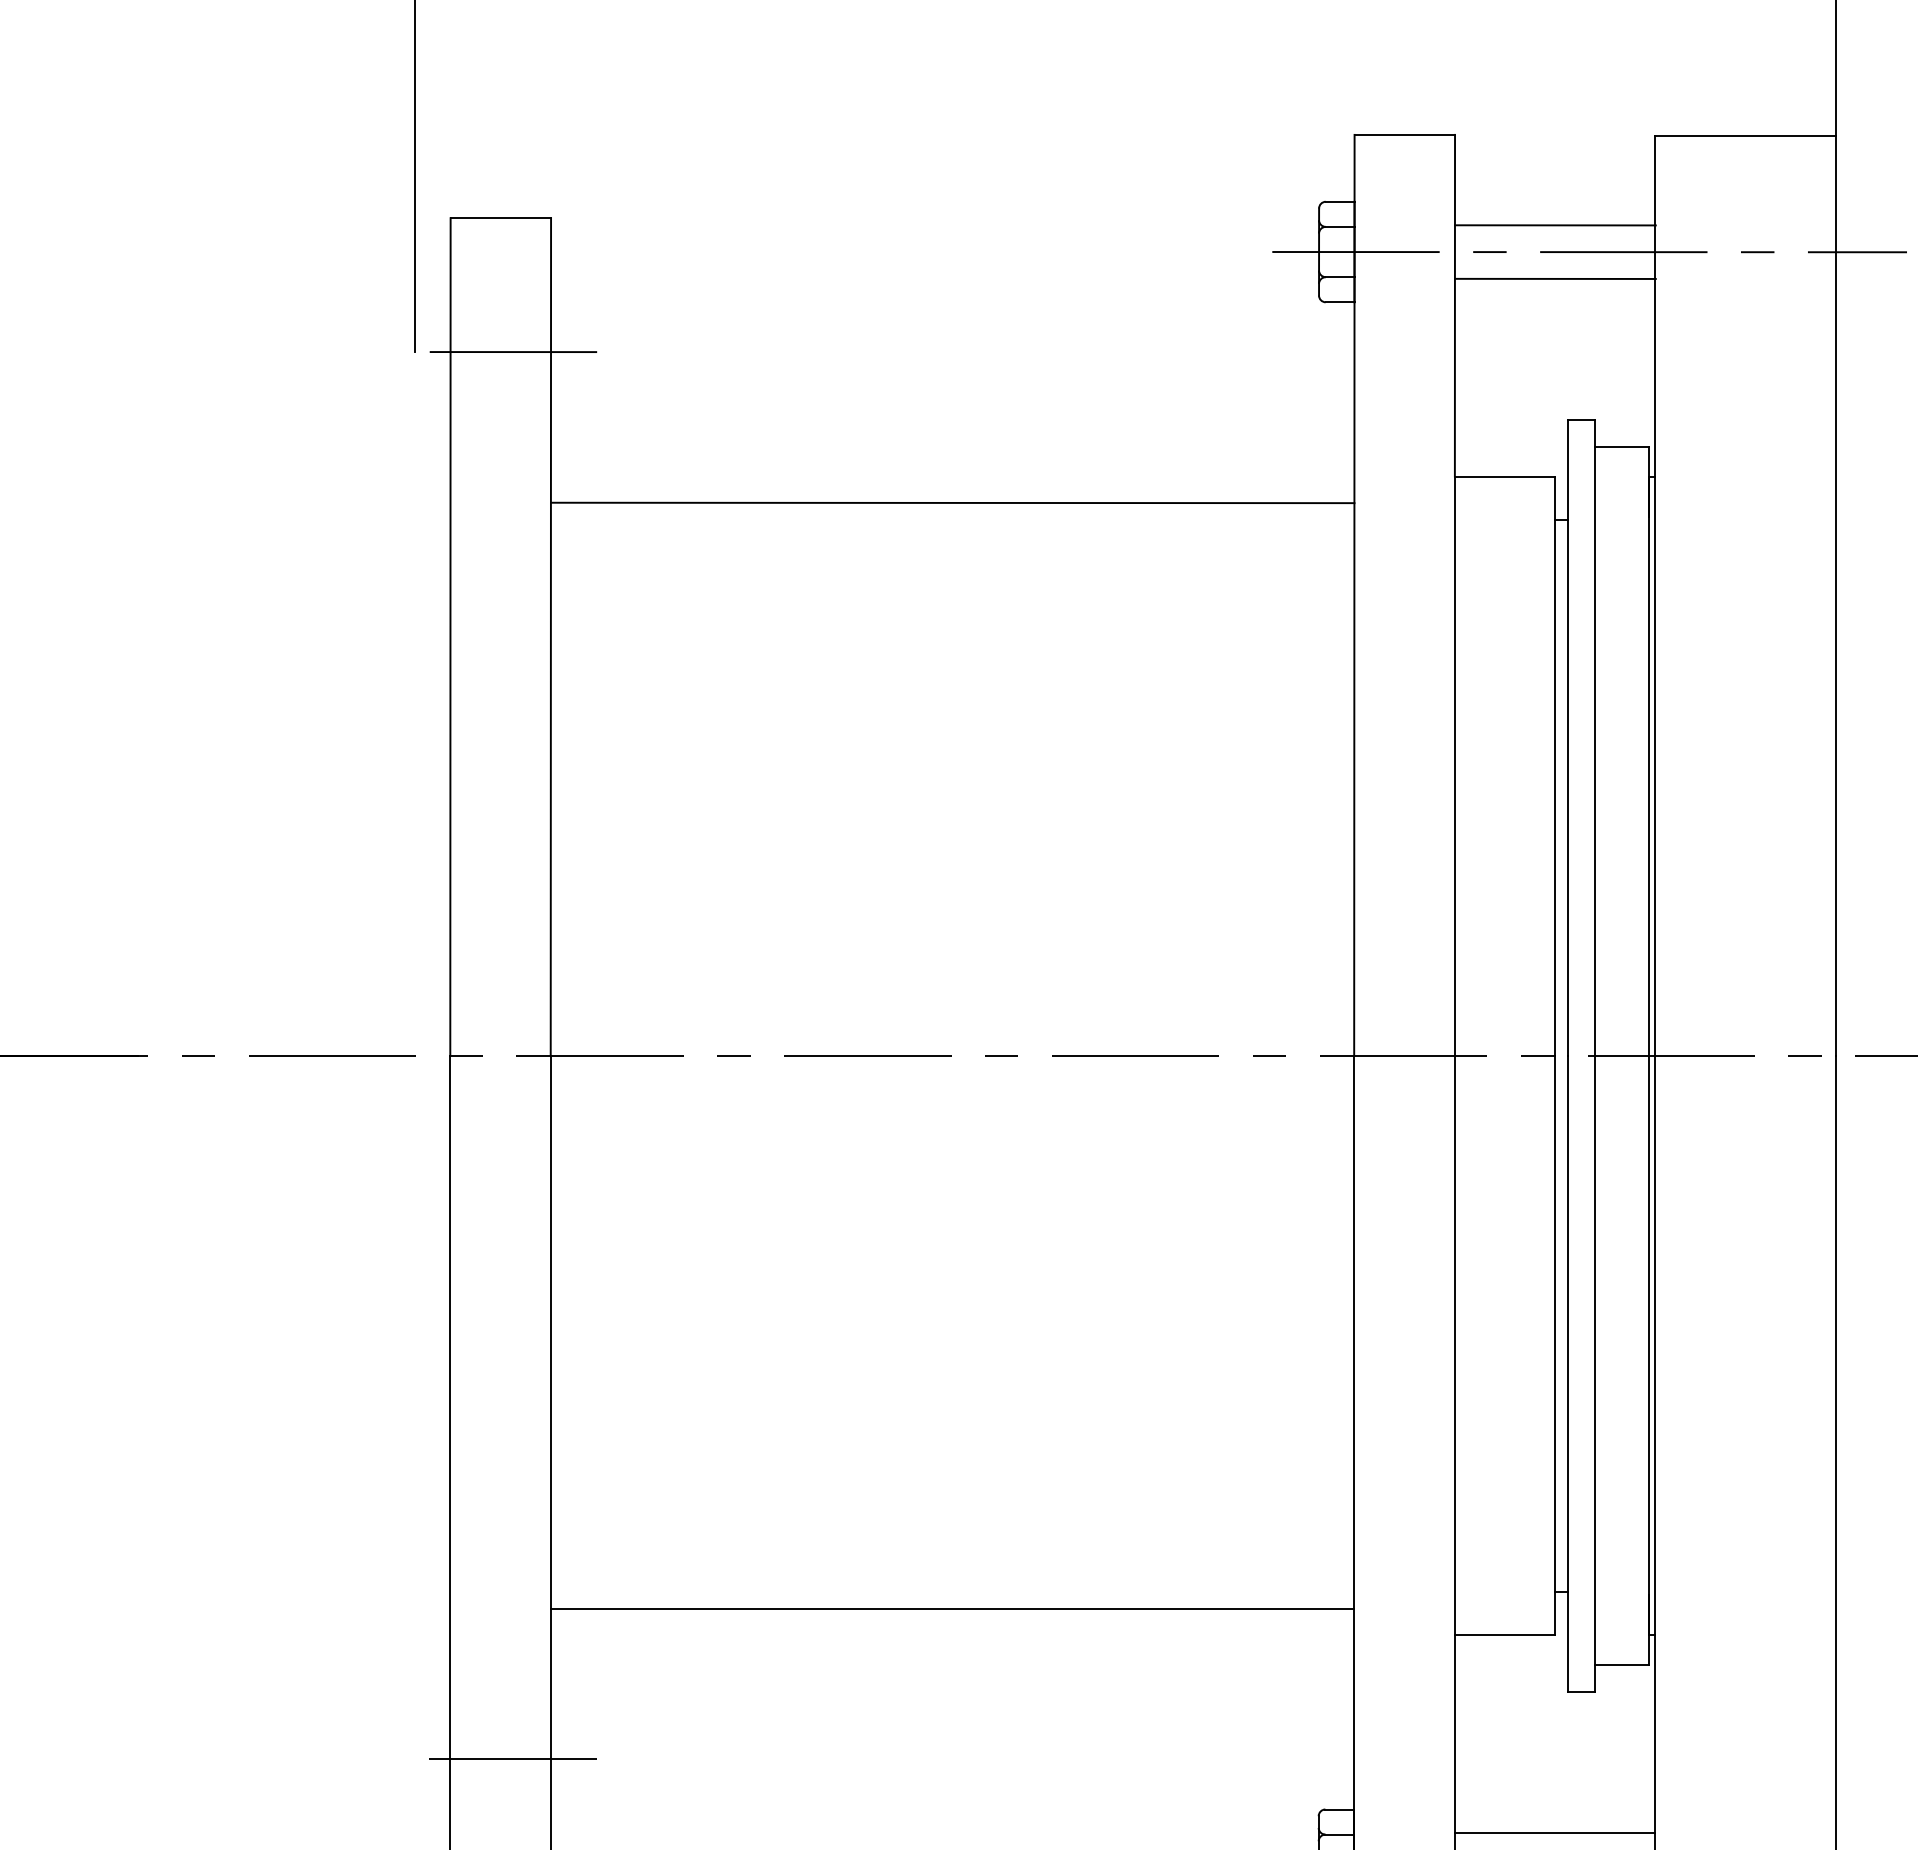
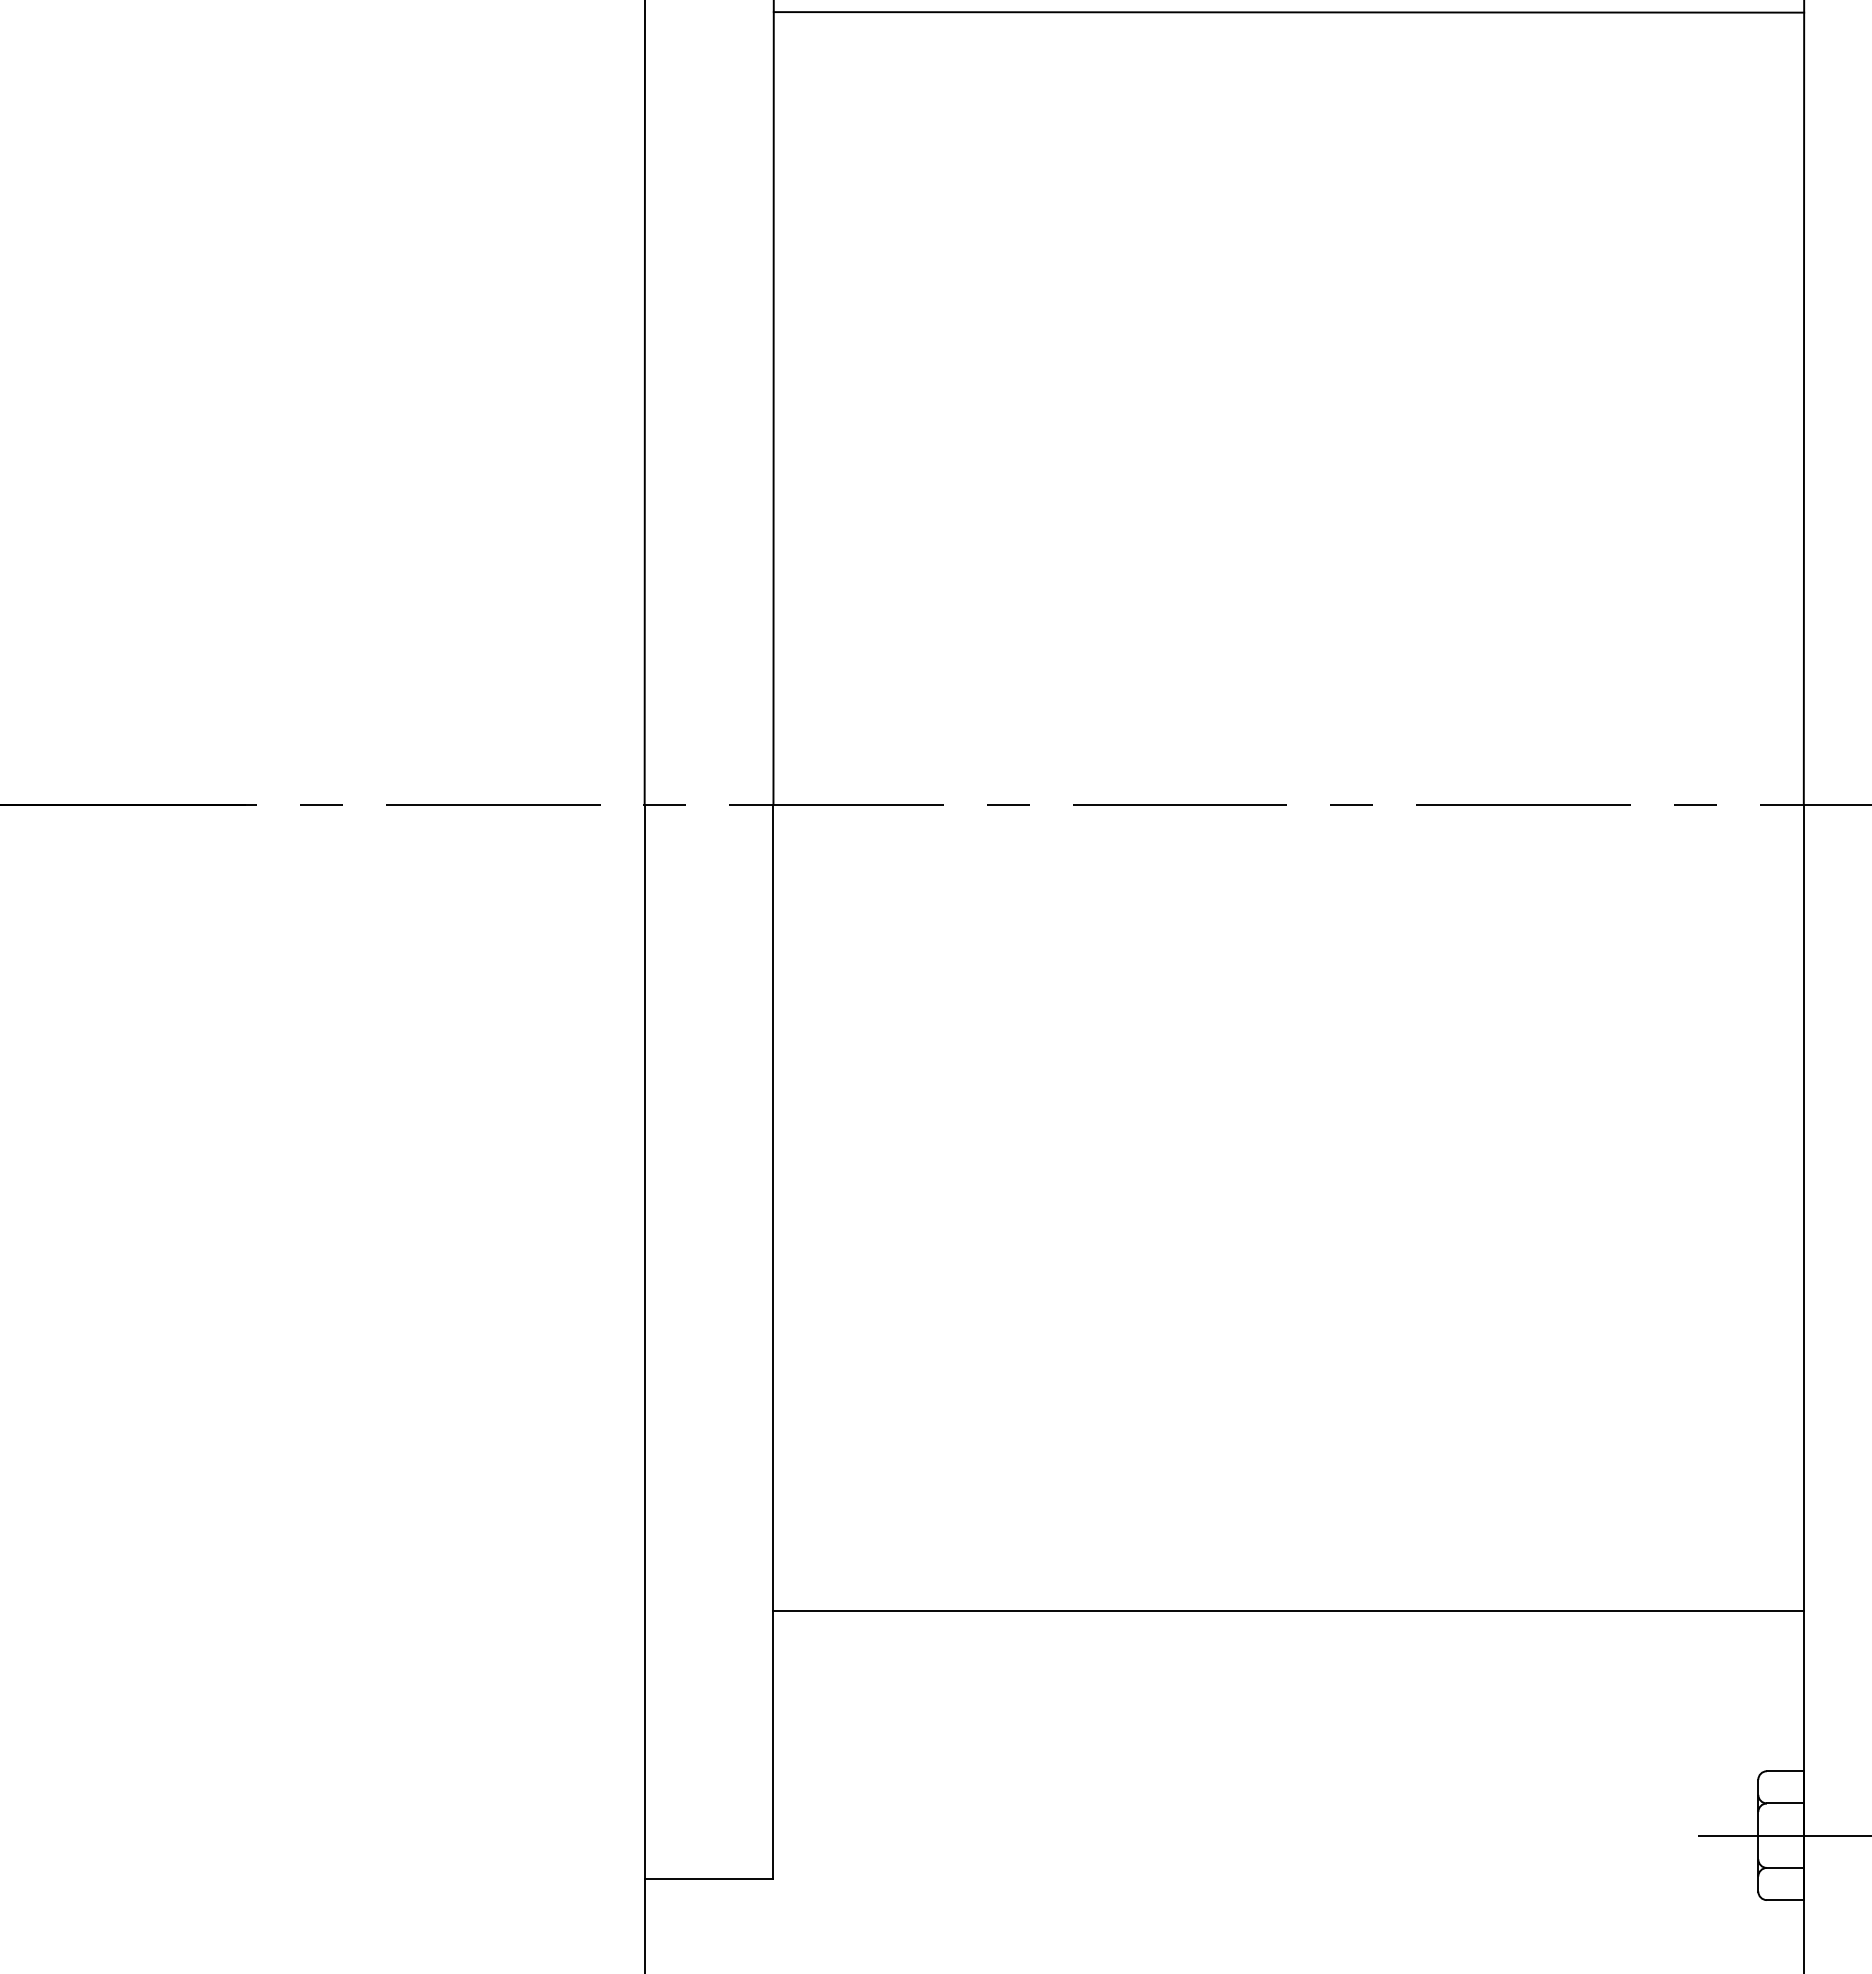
line: (952, 502) -> (1288, 11), moved
line: (952, 1608) -> (1288, 1610), moved
line: (505, 1759) -> (715, 1707), removed

